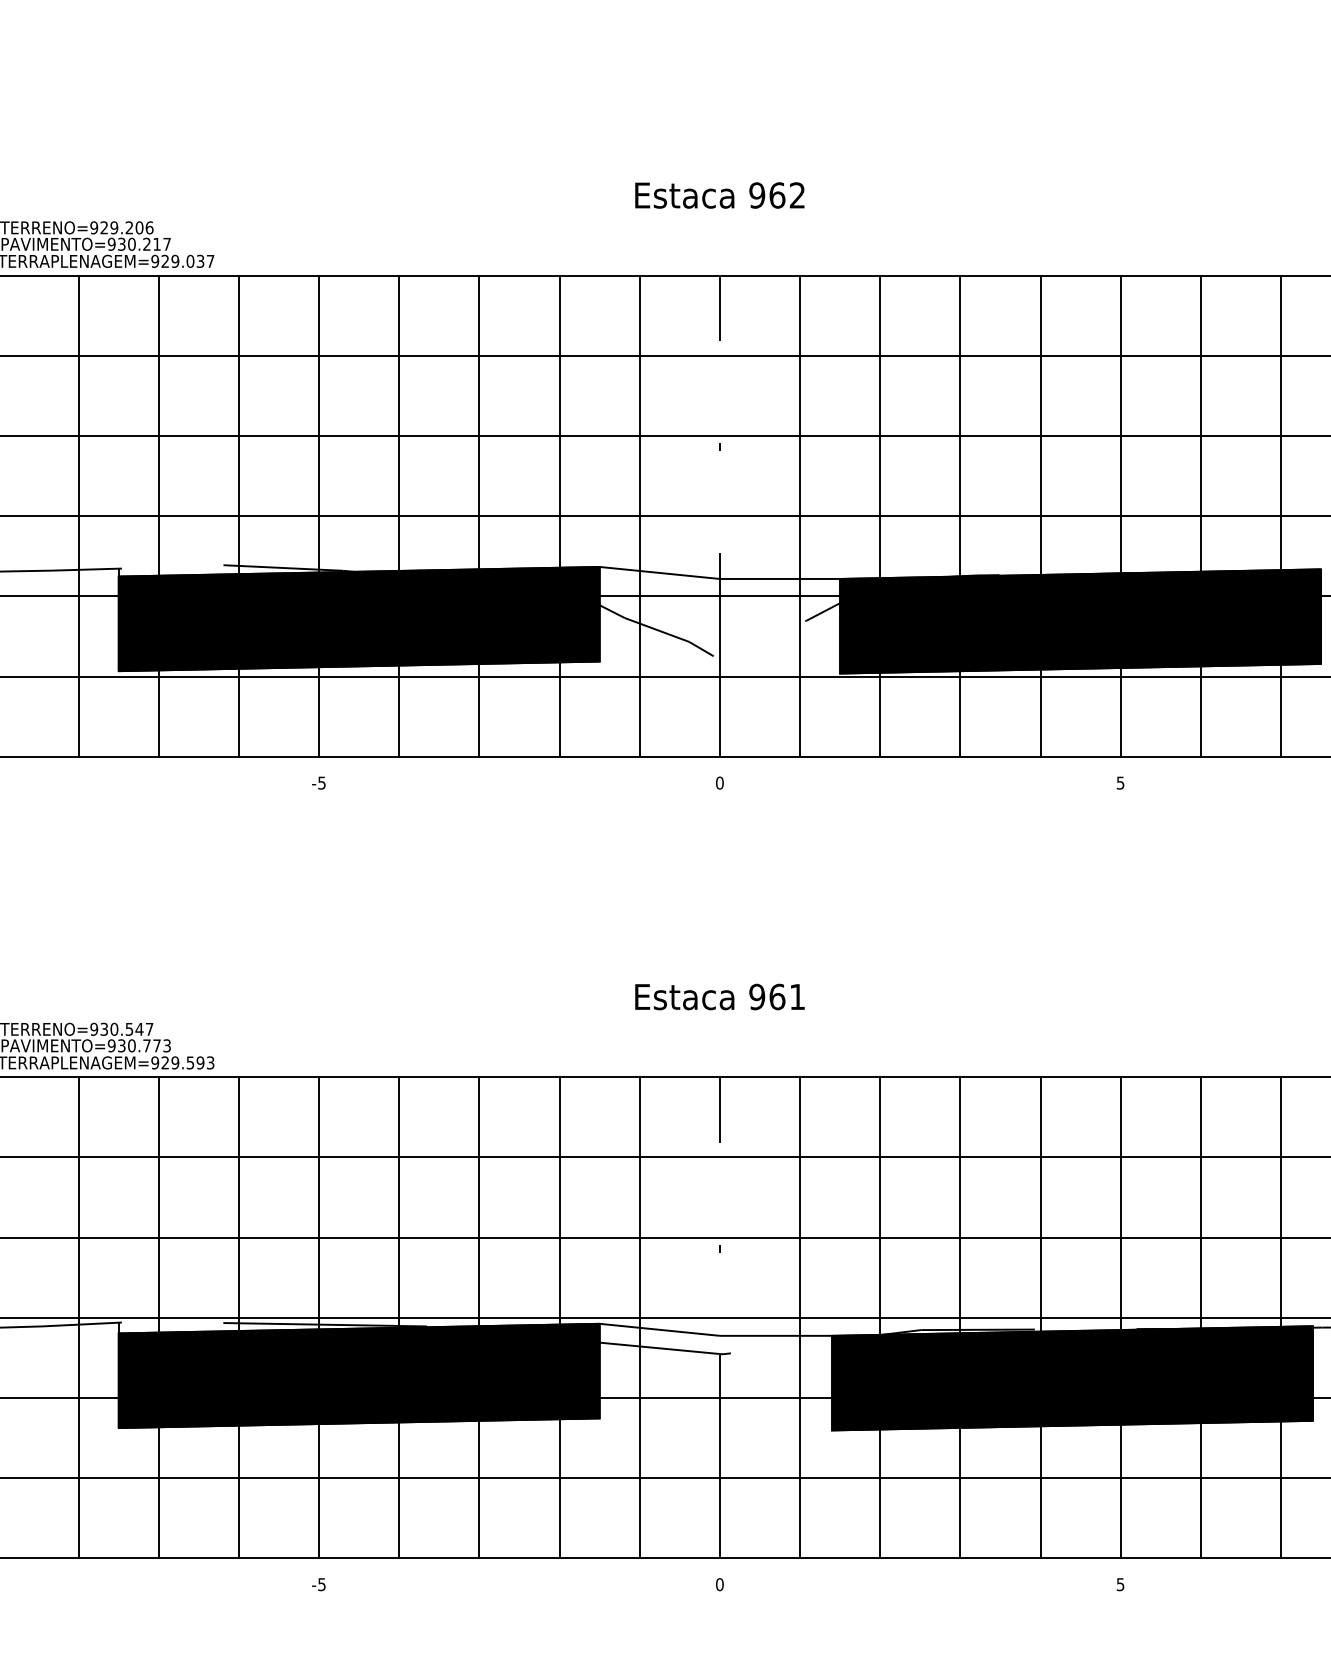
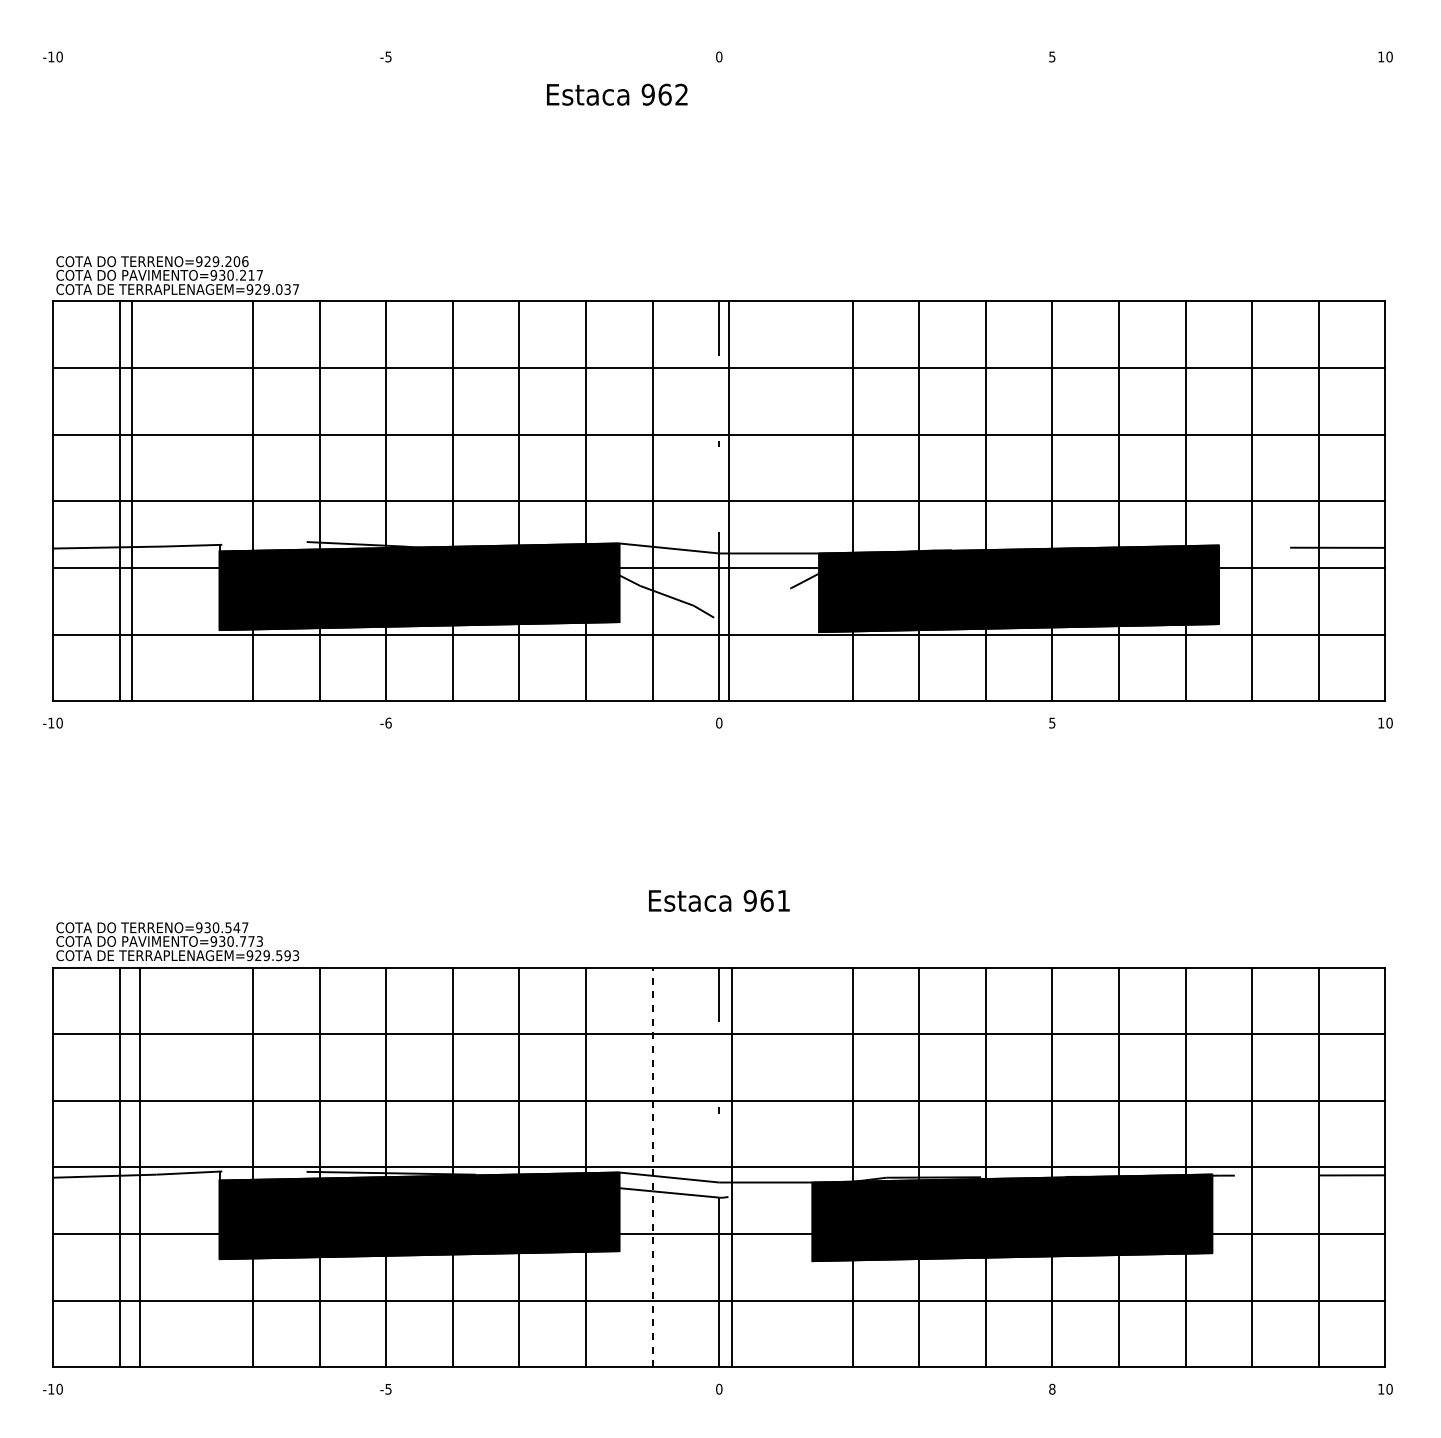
text: (720, 195) -> (617, 94), moved
line: (78, 516) -> (132, 501), moved
line: (799, 516) -> (728, 501), moved
text: (321, 782) -> (388, 722), -5 -> -6
line: (78, 1317) -> (140, 1167), moved
line: (639, 1317) -> (652, 1167), solid -> dashed
line: (799, 1317) -> (731, 1167), moved
text: (1120, 1583) -> (1052, 1388), 5 -> 8

